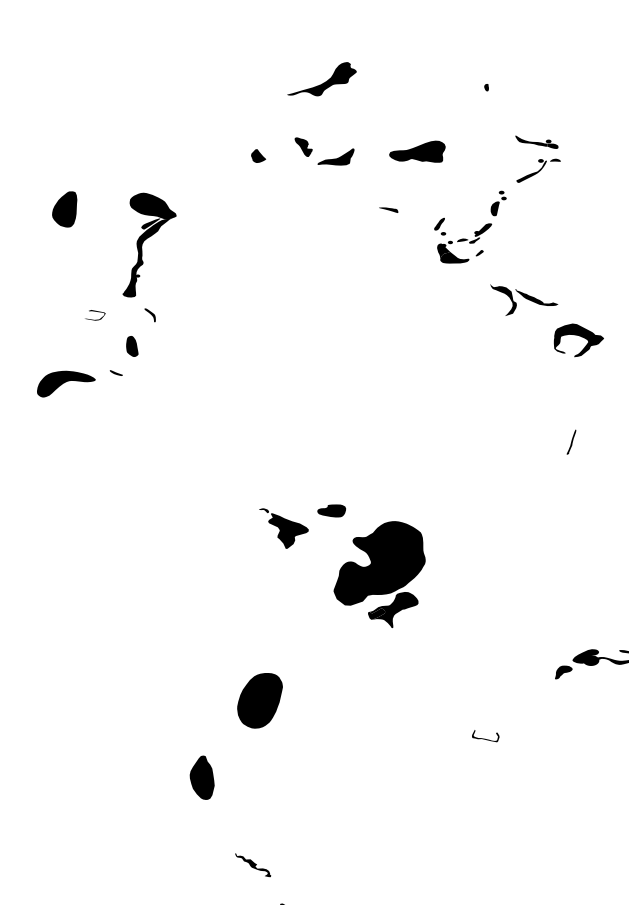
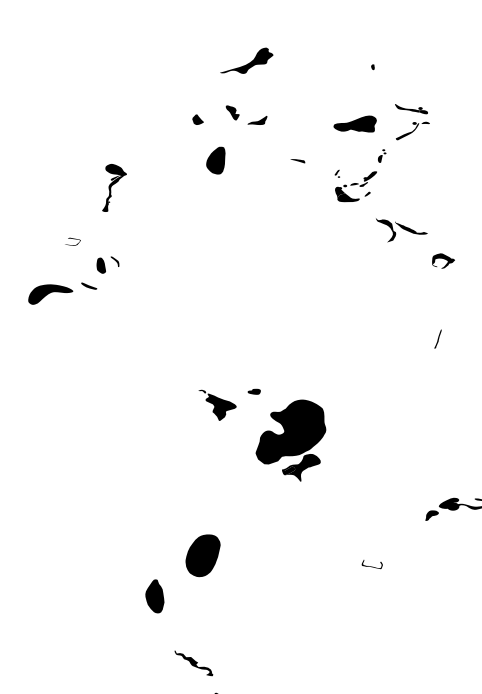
part: (417, 151) -> (355, 123), moved
part: (335, 156) -> (257, 120), size x0.7
part: (498, 203) -> (382, 156), size x0.7
part: (64, 209) -> (215, 160), moved
part: (440, 226) -> (337, 173), size x0.6
part: (149, 244) -> (114, 187), size x0.6
part: (149, 315) -> (114, 261), moved
part: (578, 340) -> (443, 261), size x0.6
part: (115, 372) -> (88, 285), size x1.6
part: (331, 510) -> (254, 391), size x0.6
part: (259, 700) -> (202, 555), moved
part: (253, 865) -> (194, 663), size x1.4

